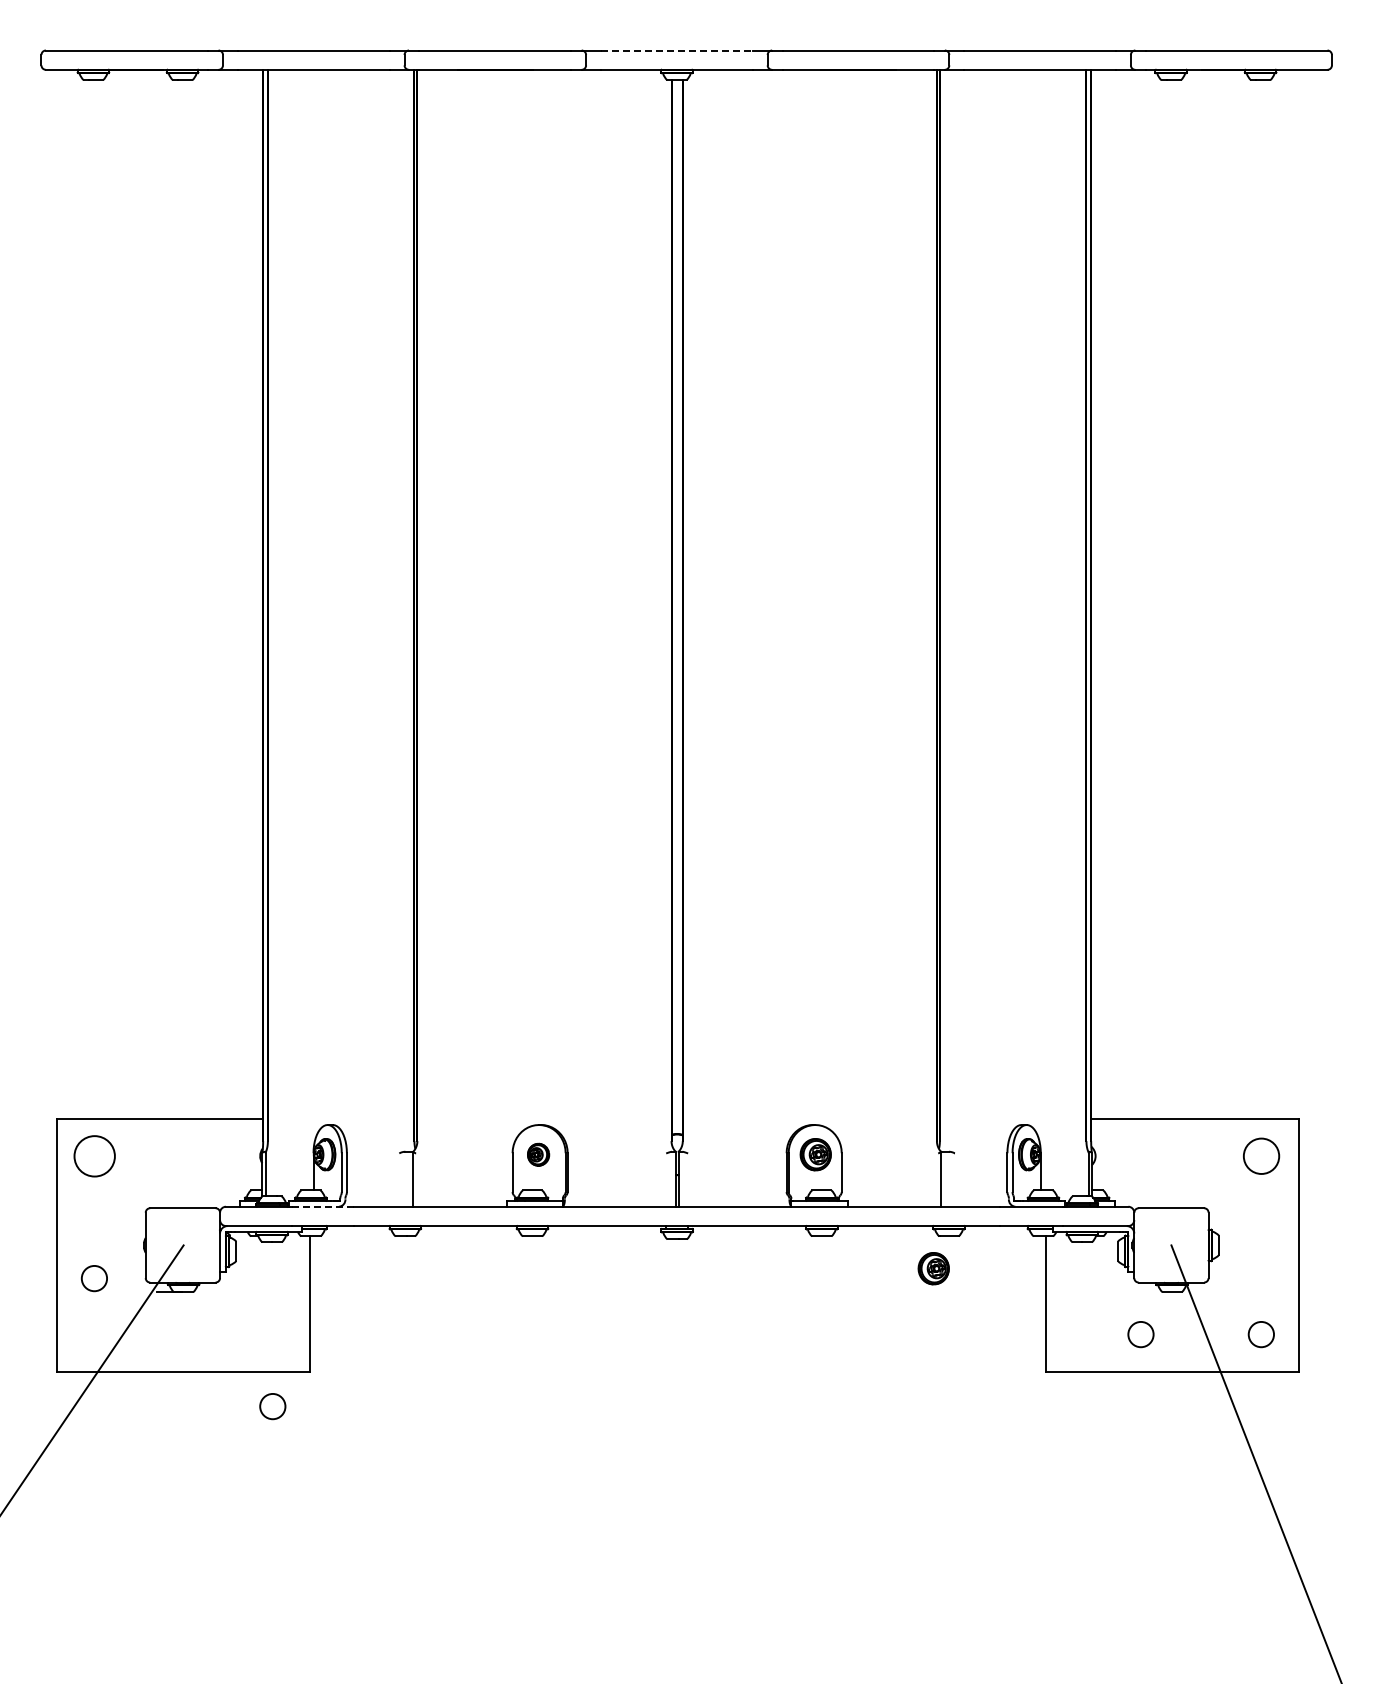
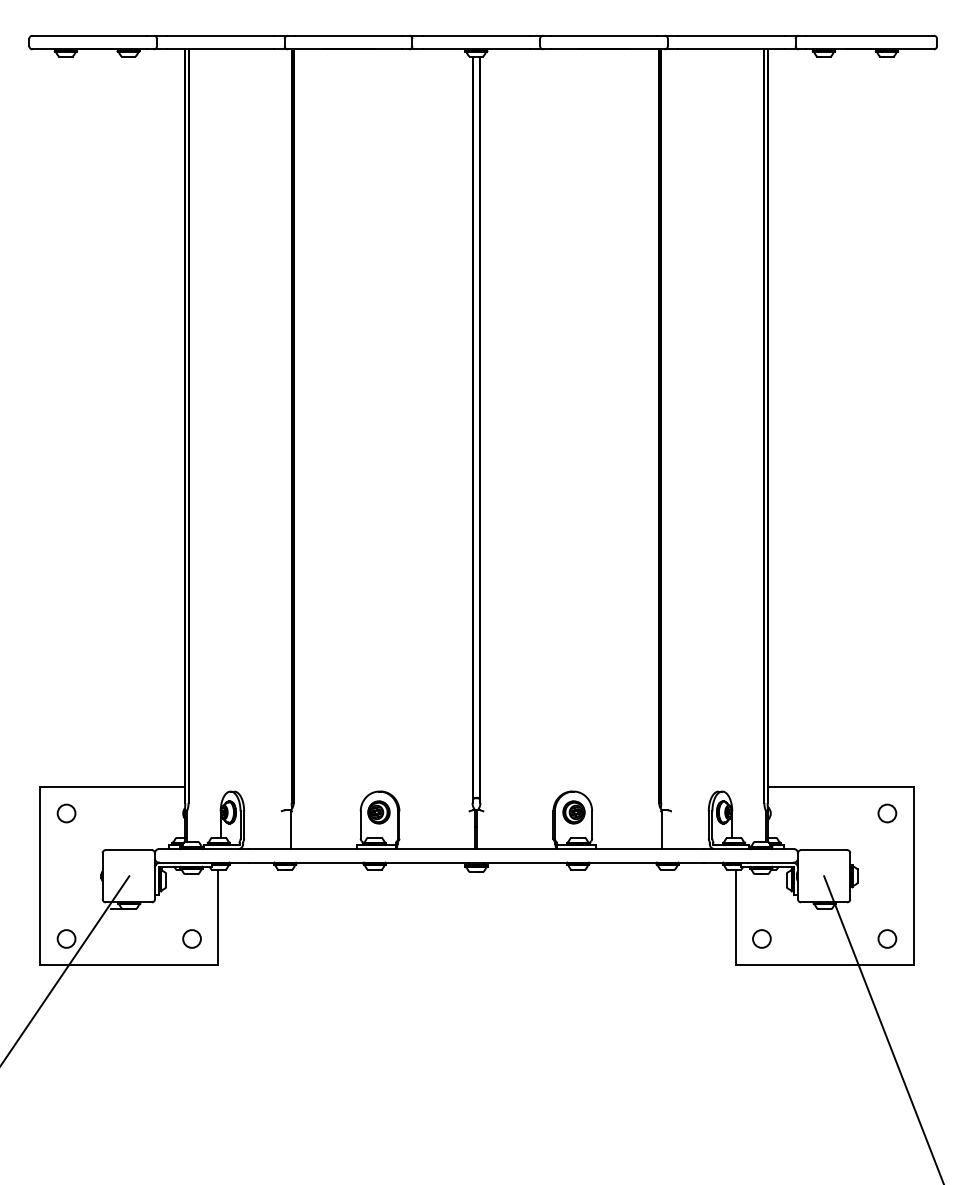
line: (676, 50) -> (476, 35), dashed -> solid
part: (538, 1154) -> (378, 812), size x1.43
circle: (93, 1155) -> (65, 813), size x0.62
circle: (1260, 1155) -> (886, 813), size x0.71
line: (323, 1206) -> (227, 848), dashed -> solid
part: (933, 1268) -> (656, 892), removed
circle: (93, 1278) -> (65, 938), moved
circle: (1140, 1334) -> (761, 938), moved
circle: (272, 1406) -> (191, 938), moved

